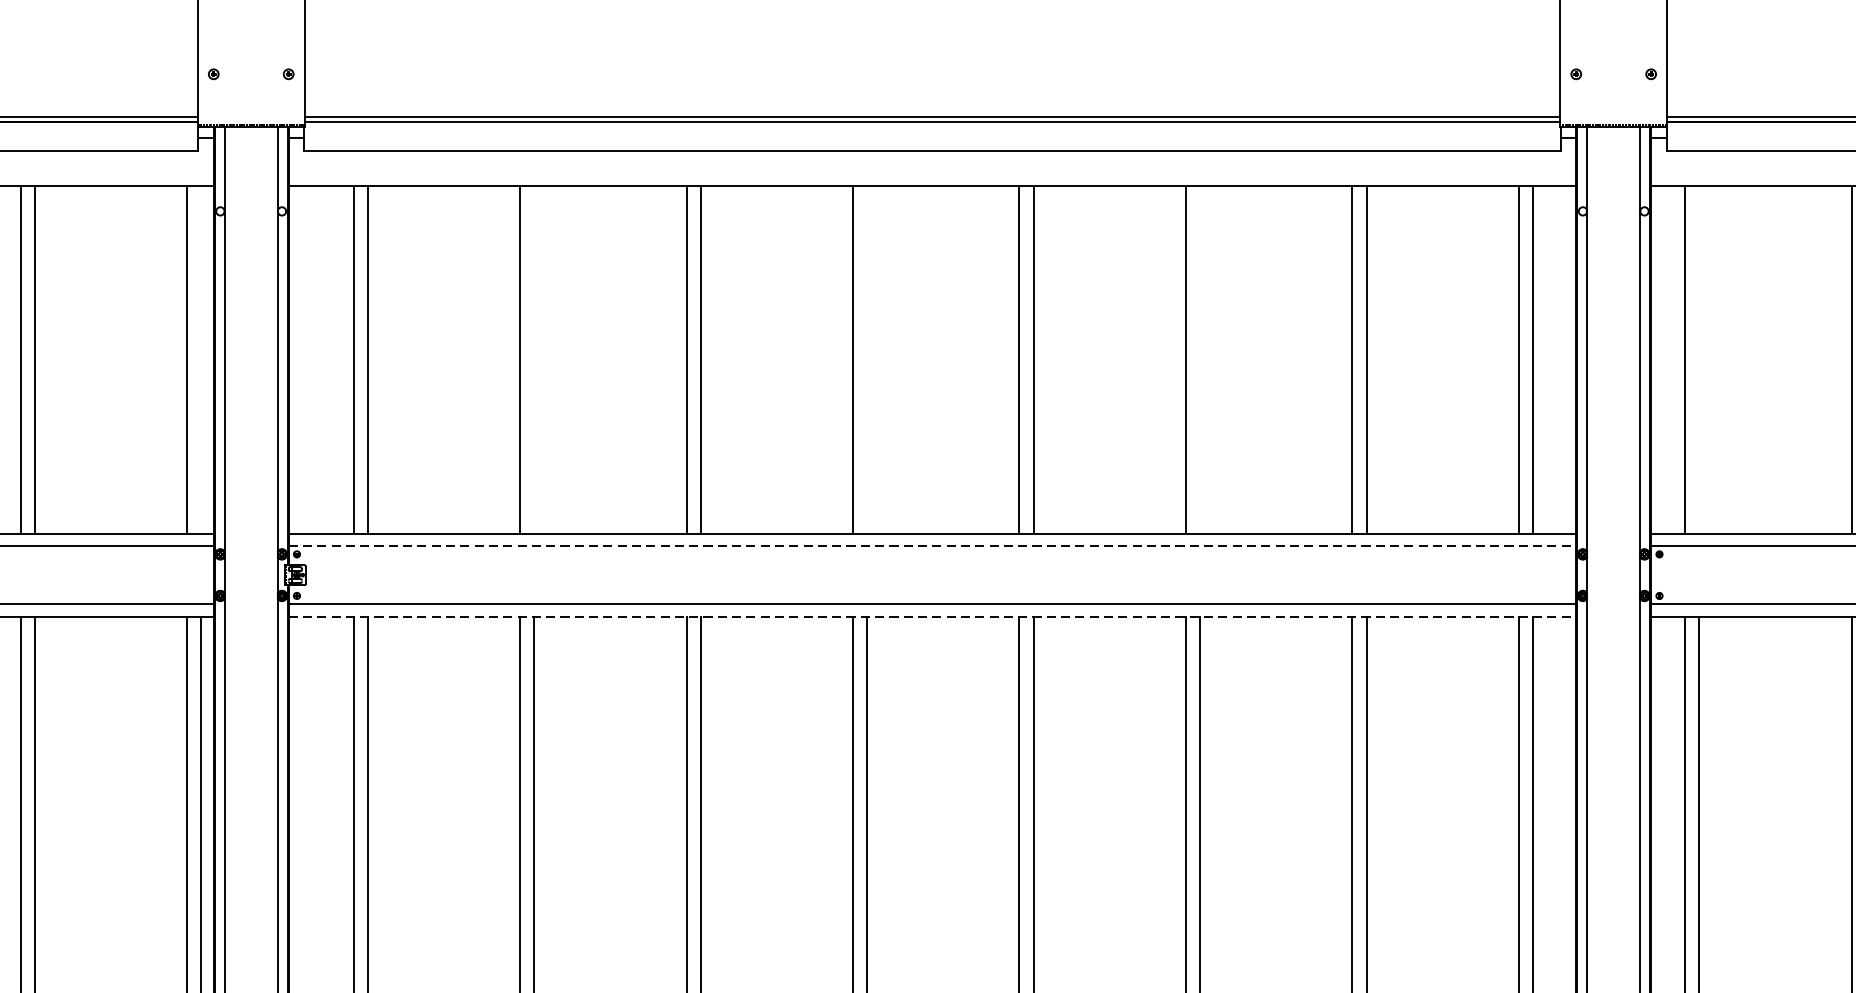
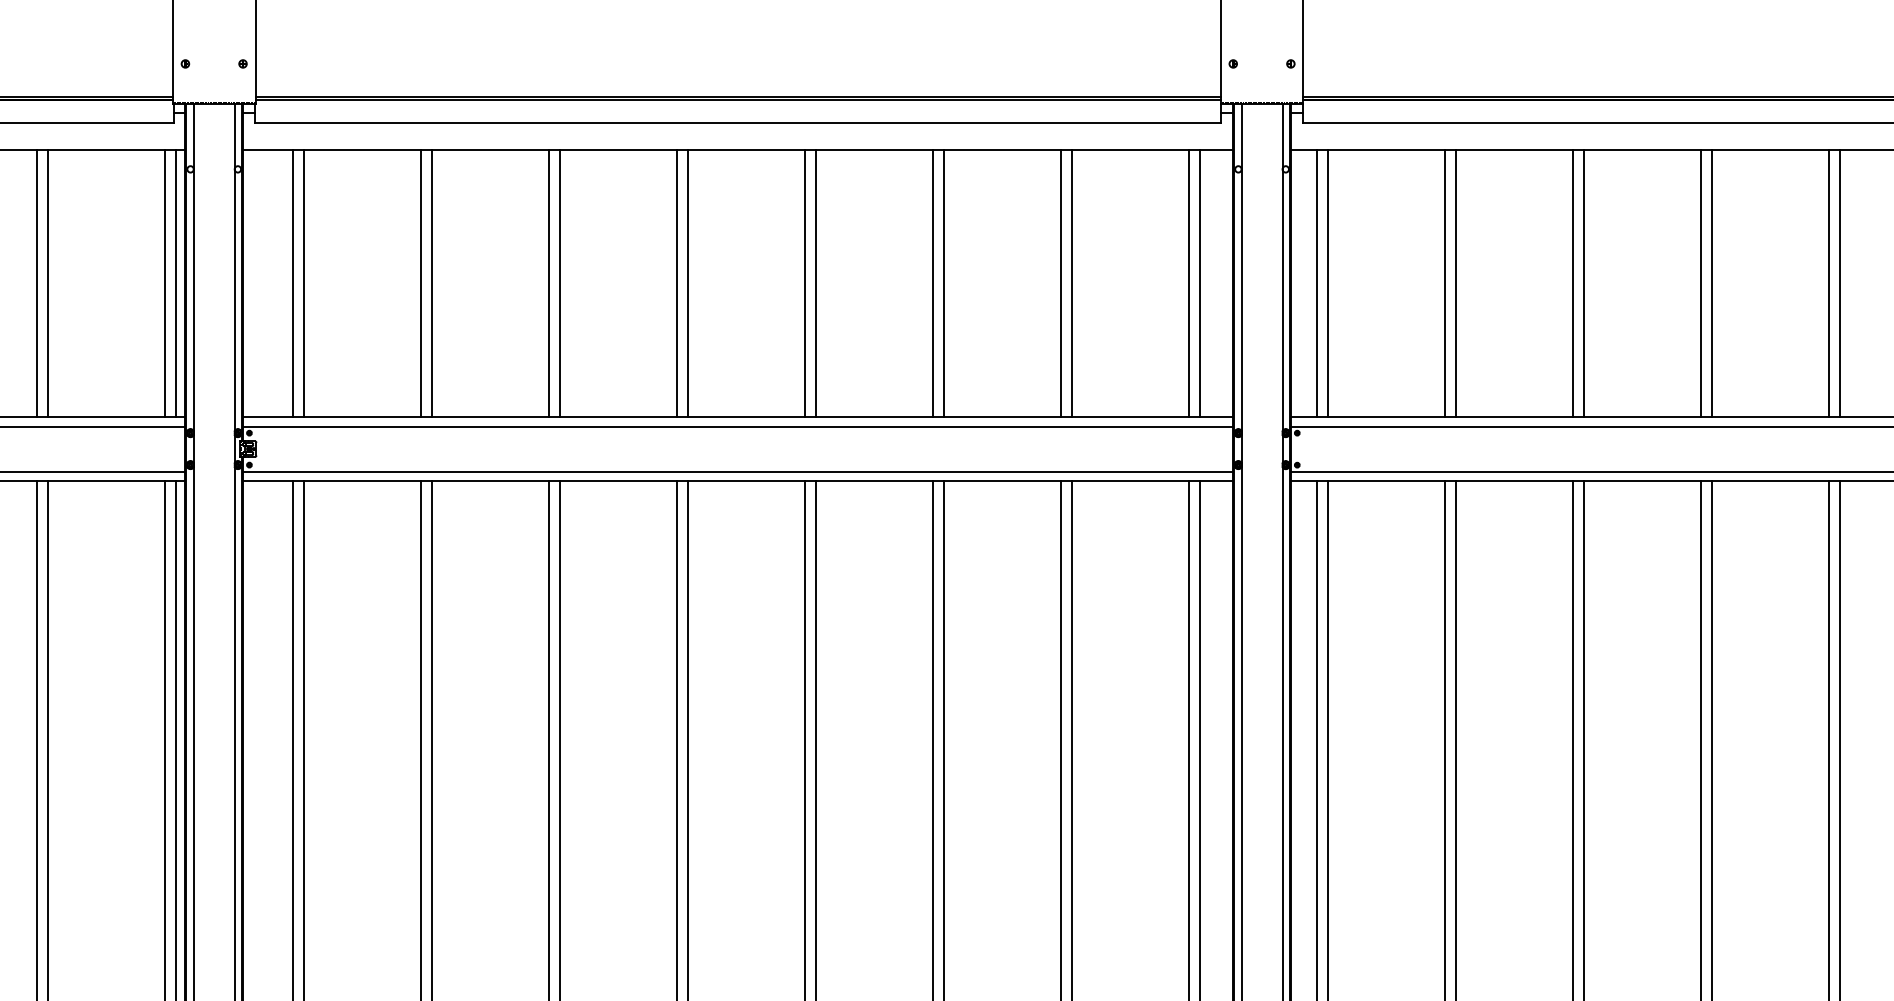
line: (200, 359) -> (175, 283), added
line: (533, 359) -> (431, 283), added
line: (866, 359) -> (687, 283), added
line: (1199, 359) -> (943, 283), added
line: (1700, 359) -> (1328, 283), added
line: (932, 545) -> (738, 426), dashed -> solid
line: (932, 617) -> (738, 481), dashed -> solid

